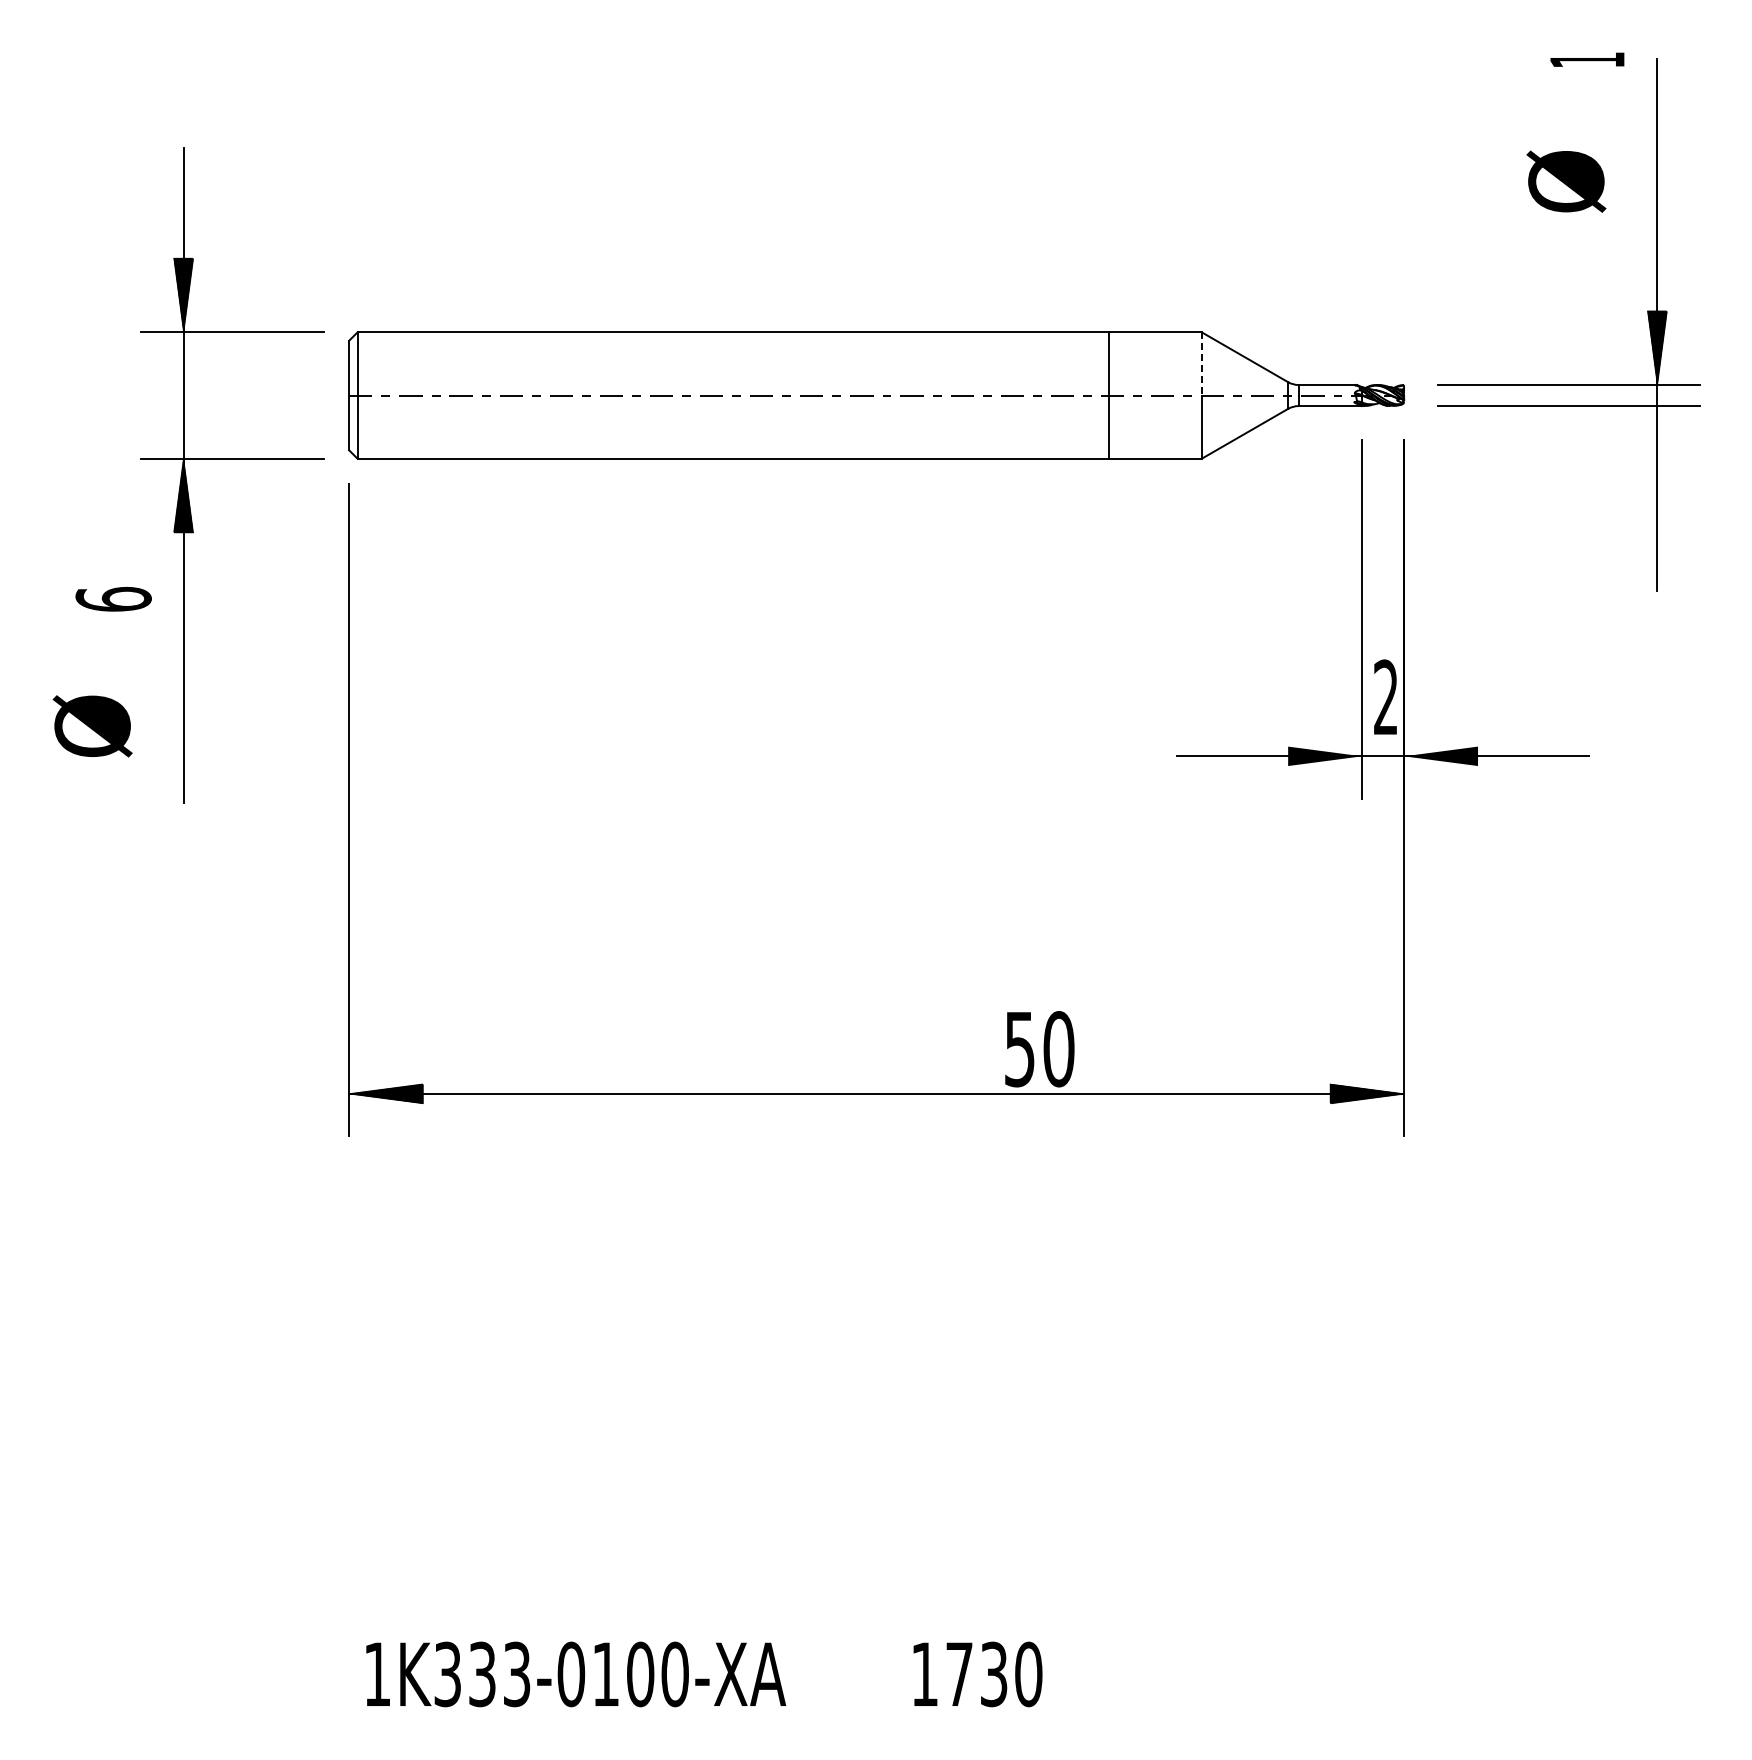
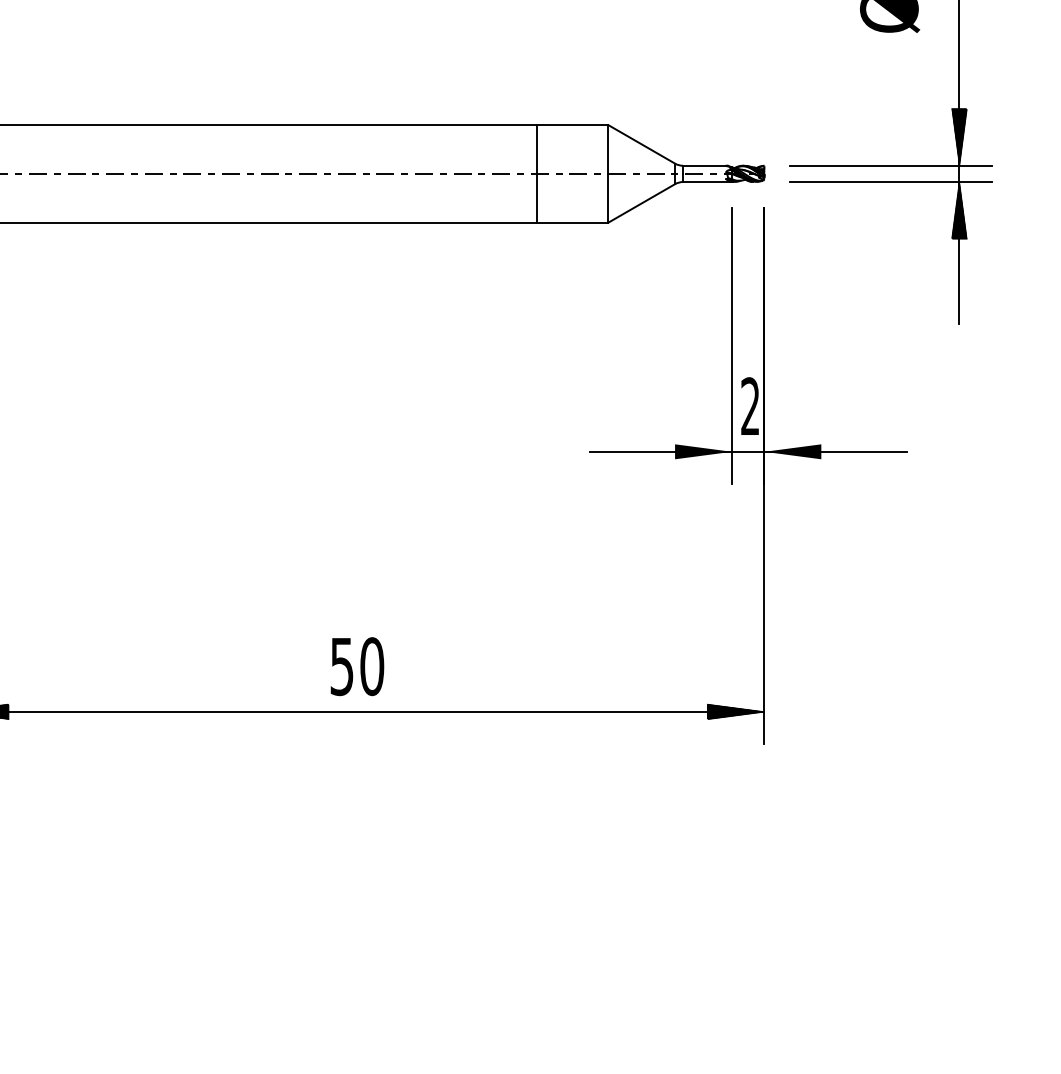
line: (1201, 363) -> (608, 149), dashed -> solid
hatch: (1657, 442) -> (959, 210), added
text: (1039, 1049) -> (357, 666), moved

